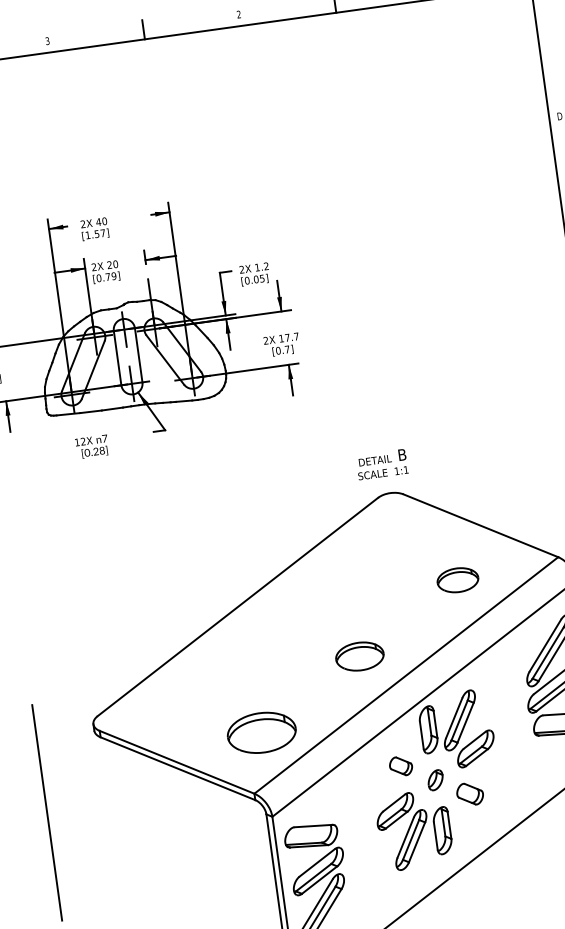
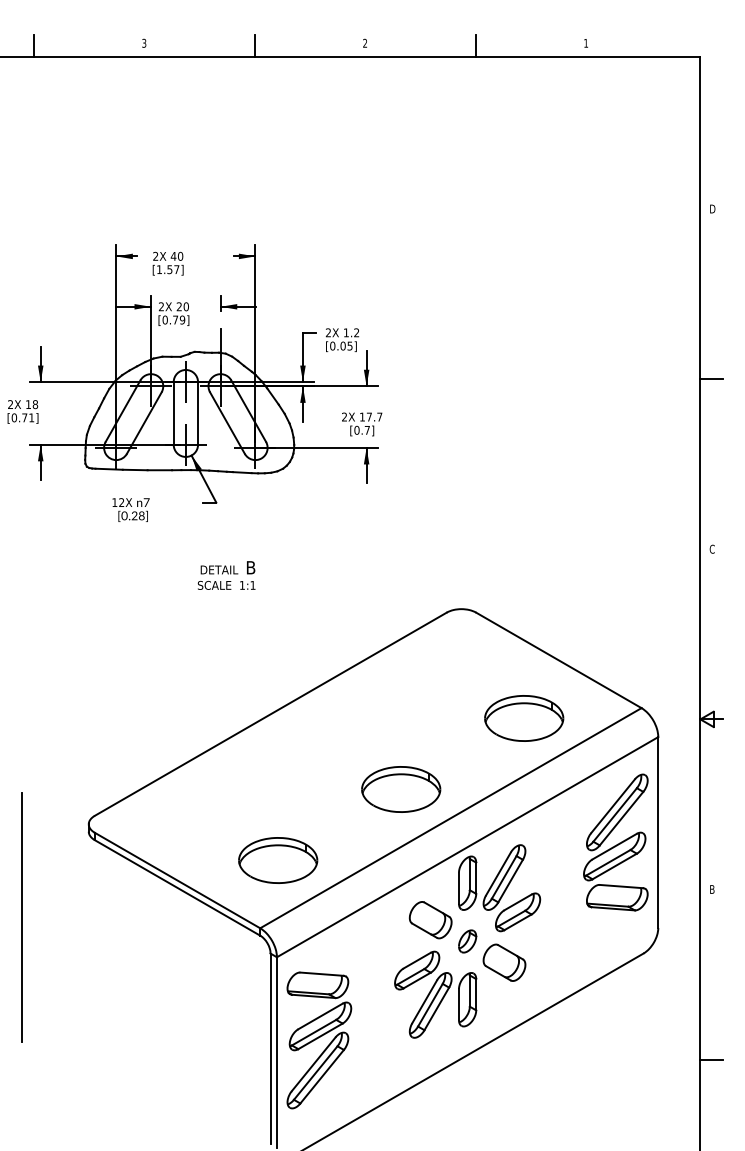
text: (382, 464) -> (226, 575), moved
part: (458, 580) -> (524, 718), size x1.67
part: (360, 656) -> (401, 789), size x1.43
part: (400, 766) -> (430, 920), size x1.67
part: (470, 794) -> (504, 962), size x1.43

